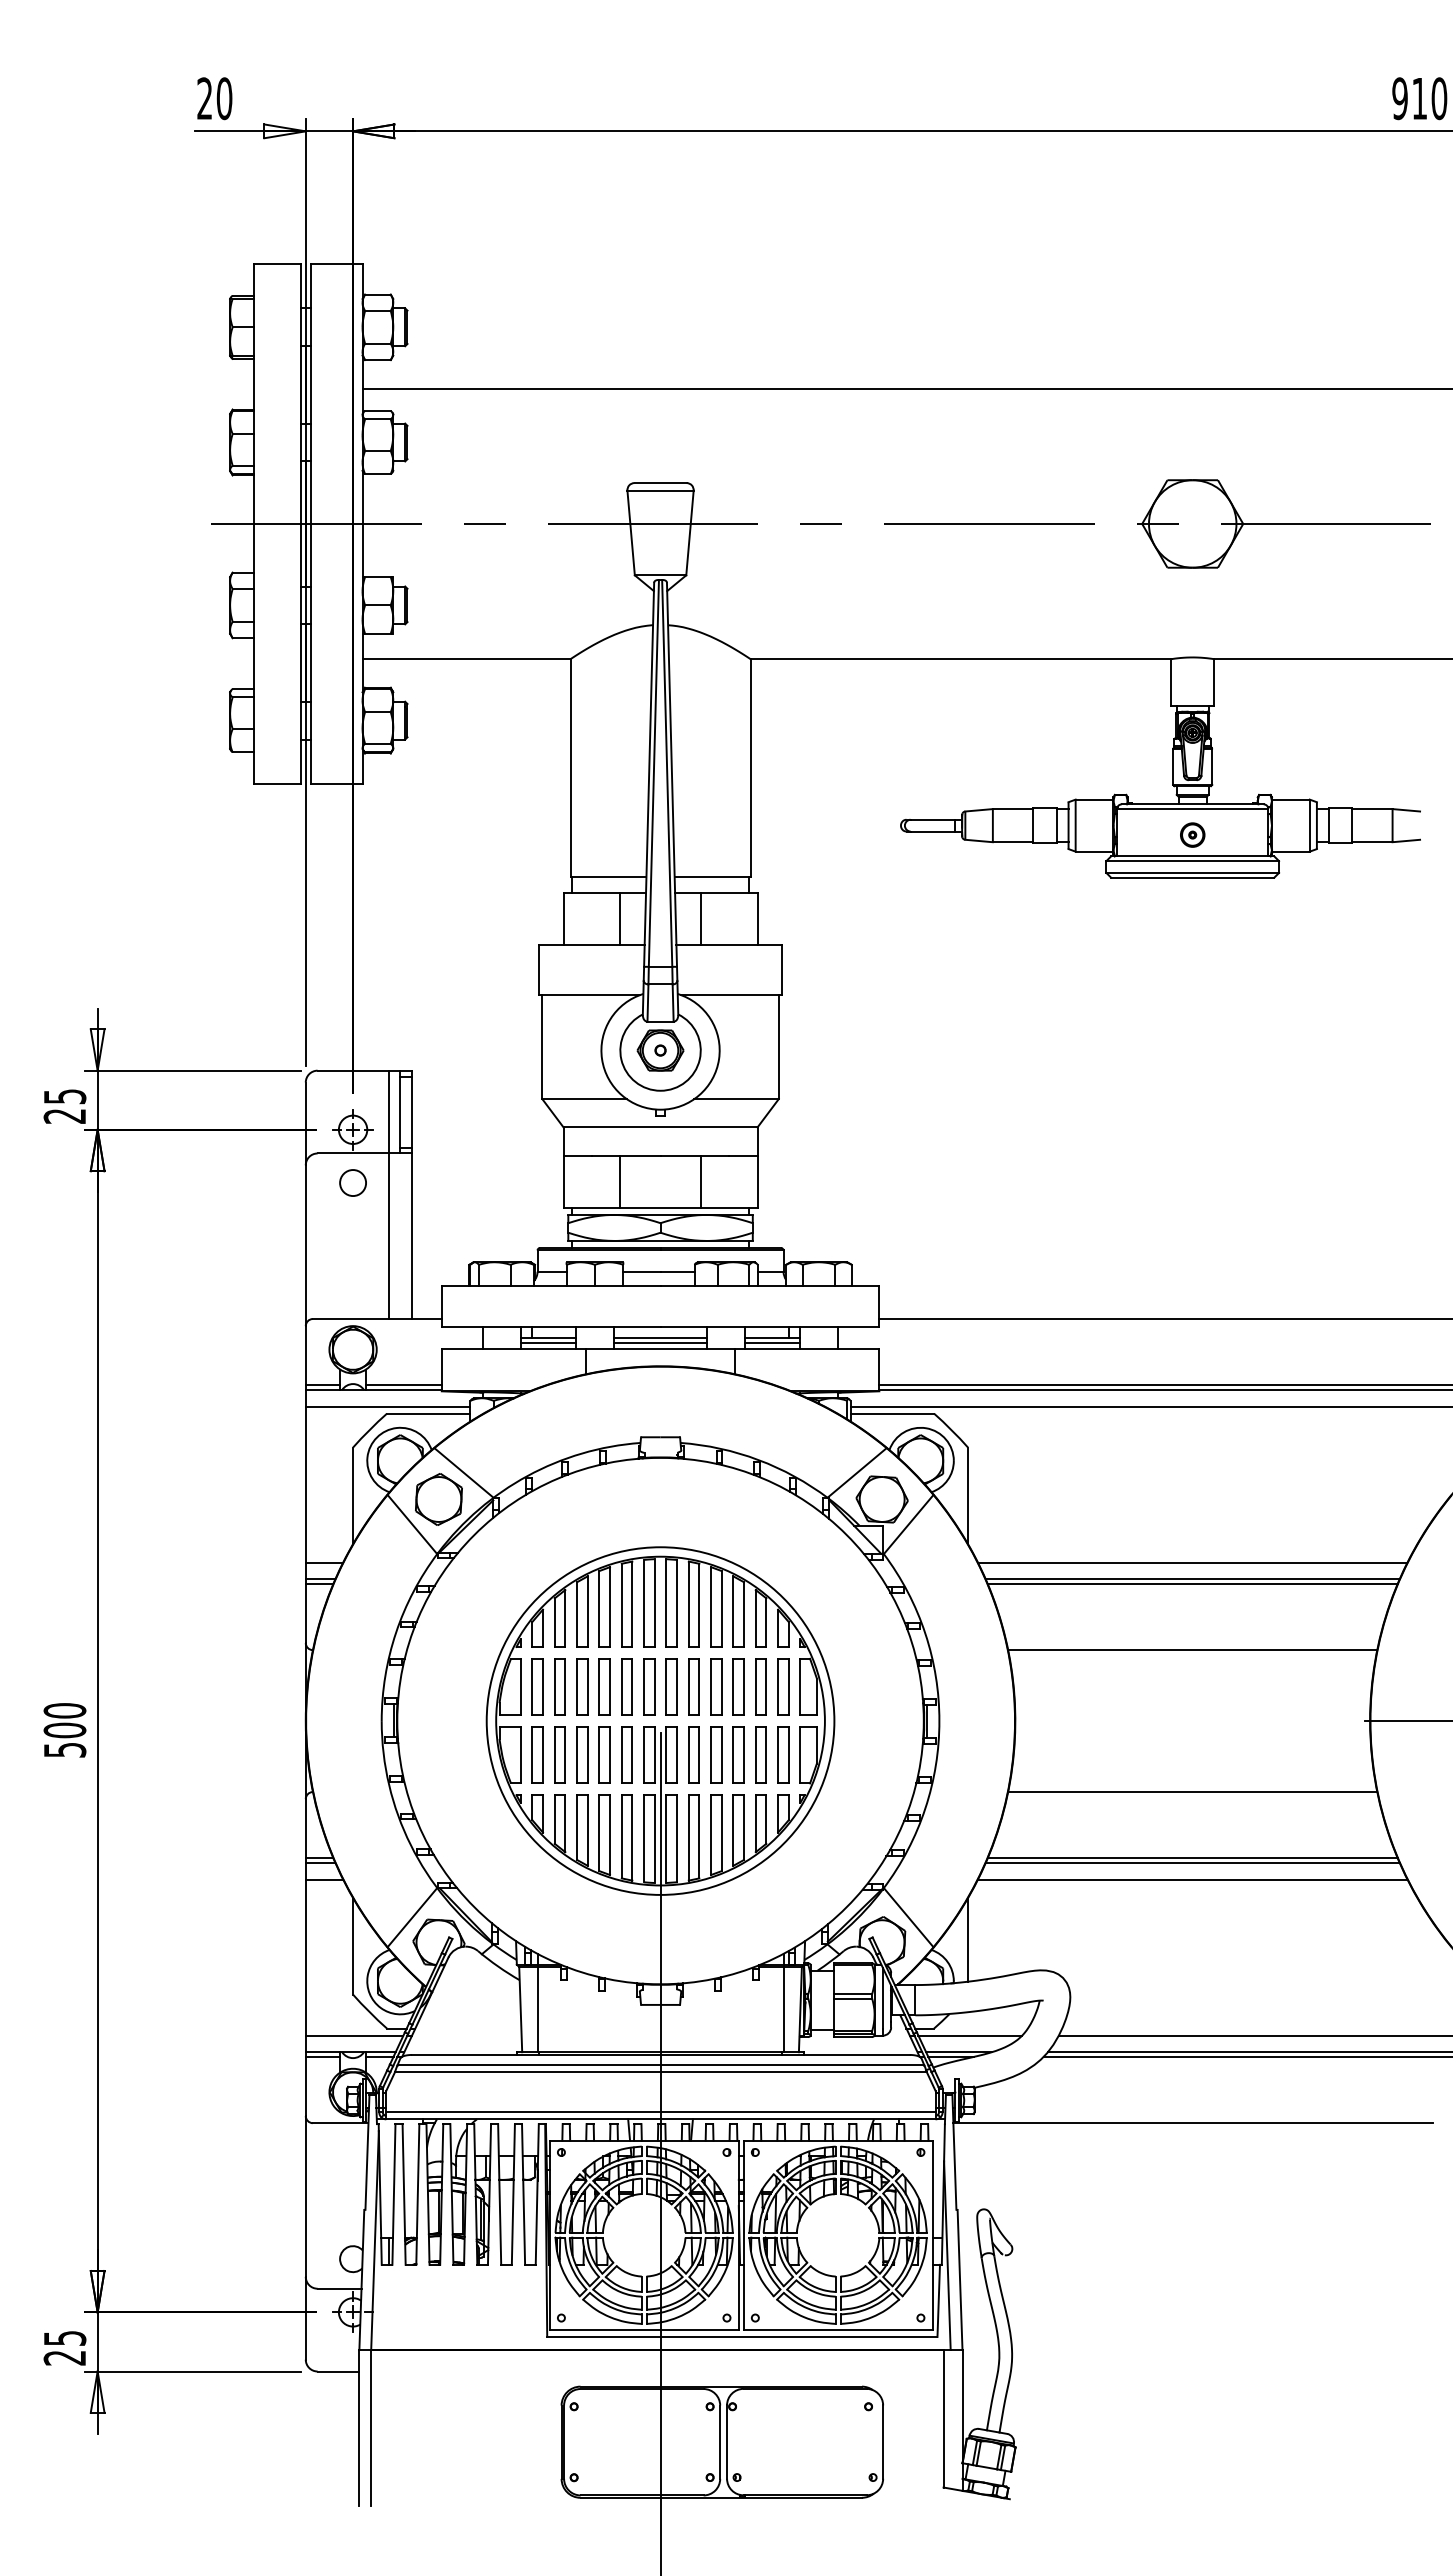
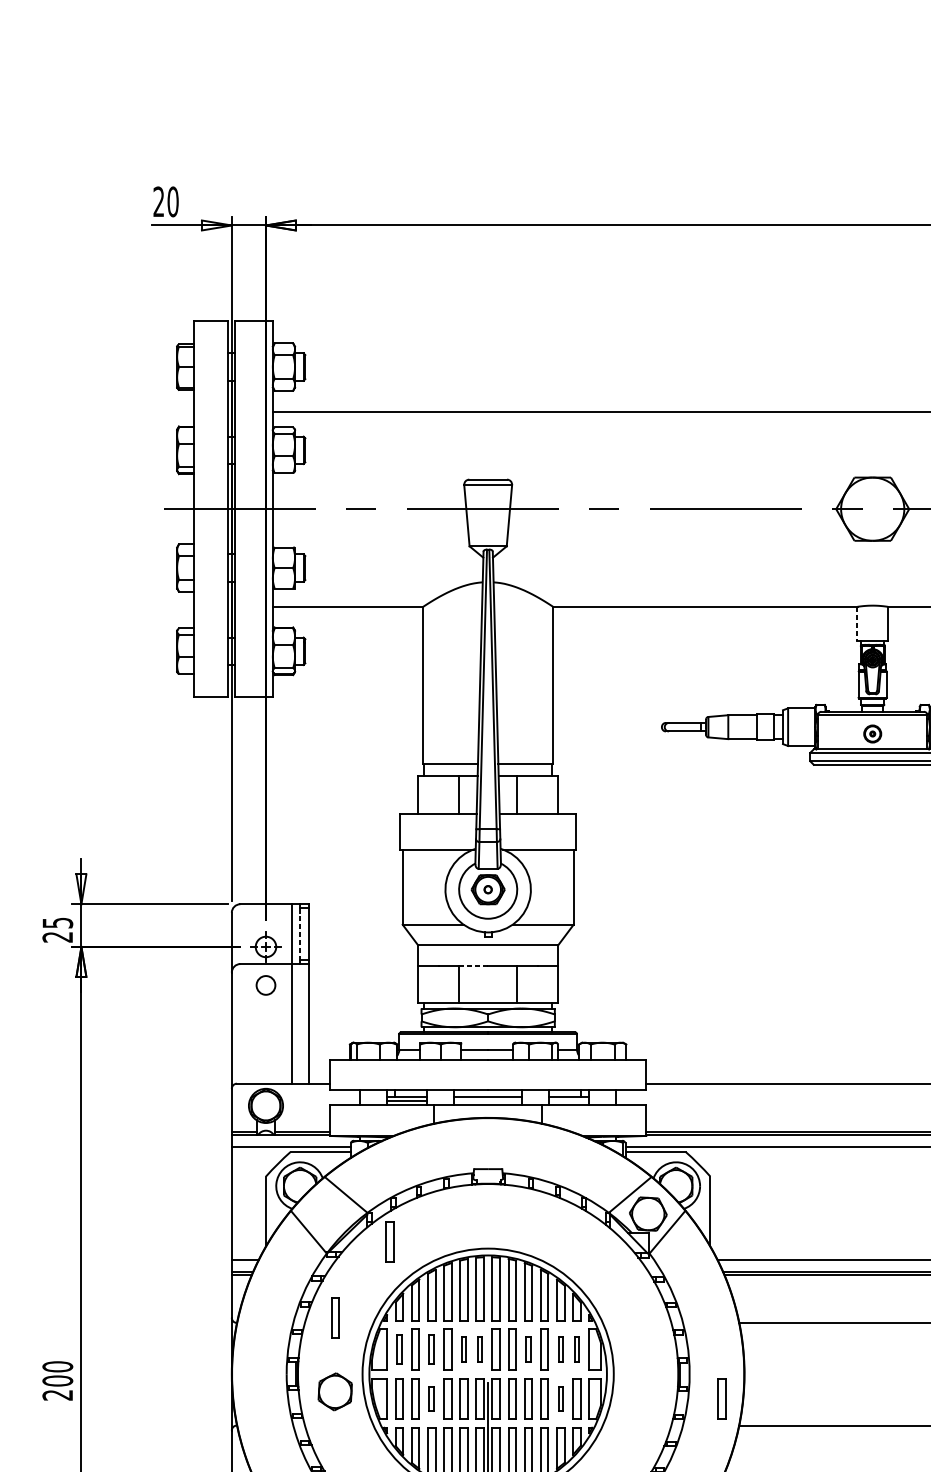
line: (1171, 682) -> (857, 623), solid -> dashed
line: (400, 1112) -> (300, 934), solid -> dashed
line: (640, 1155) -> (473, 965), solid -> dashed
line: (660, 1342) -> (488, 1100), removed
line: (772, 1342) -> (569, 1100), removed
part: (438, 1499) -> (334, 1391), moved
part: (524, 1537) -> (389, 1241), added
part: (448, 1642) -> (334, 1317), added
part: (537, 1686) -> (399, 1349), size x0.7
part: (582, 1686) -> (431, 1349), size x0.7
part: (626, 1686) -> (463, 1349), size x0.6
part: (649, 1686) -> (480, 1349), size x0.6
part: (716, 1686) -> (528, 1349), size x0.6
part: (760, 1686) -> (560, 1349), size x0.6
part: (783, 1686) -> (577, 1349), size x0.6
text: (64, 1750) -> (57, 1395), 500 -> 200
part: (582, 1754) -> (431, 1398), size x0.6
part: (760, 1754) -> (560, 1398), size x0.6
part: (984, 1754) -> (722, 1398), added

